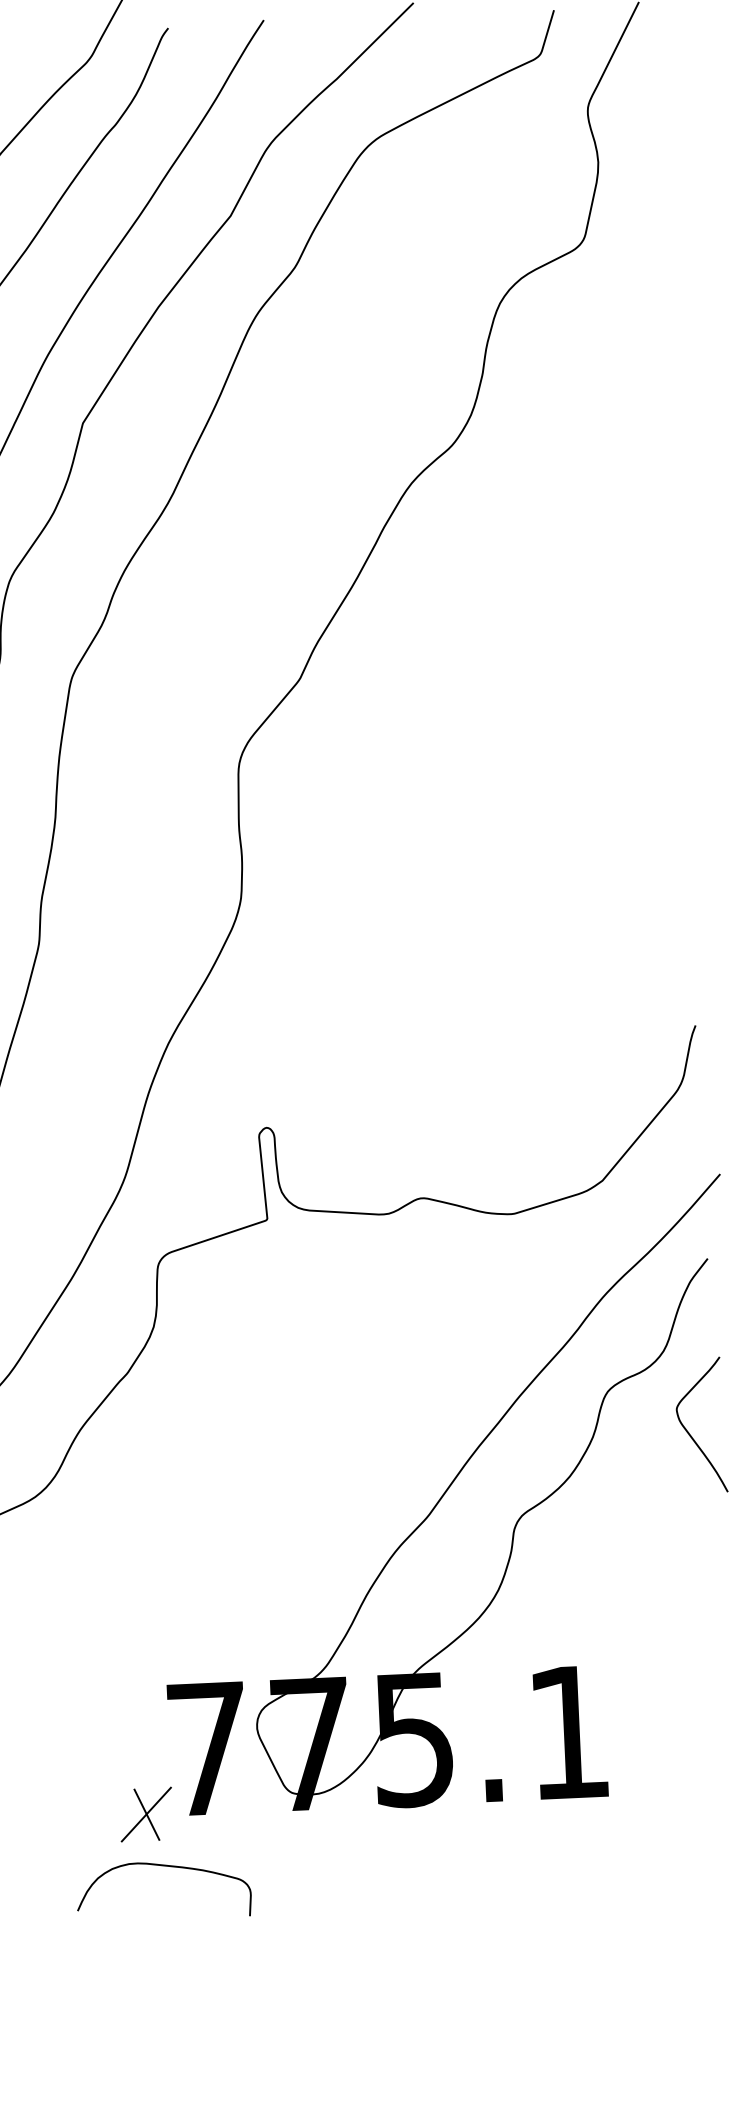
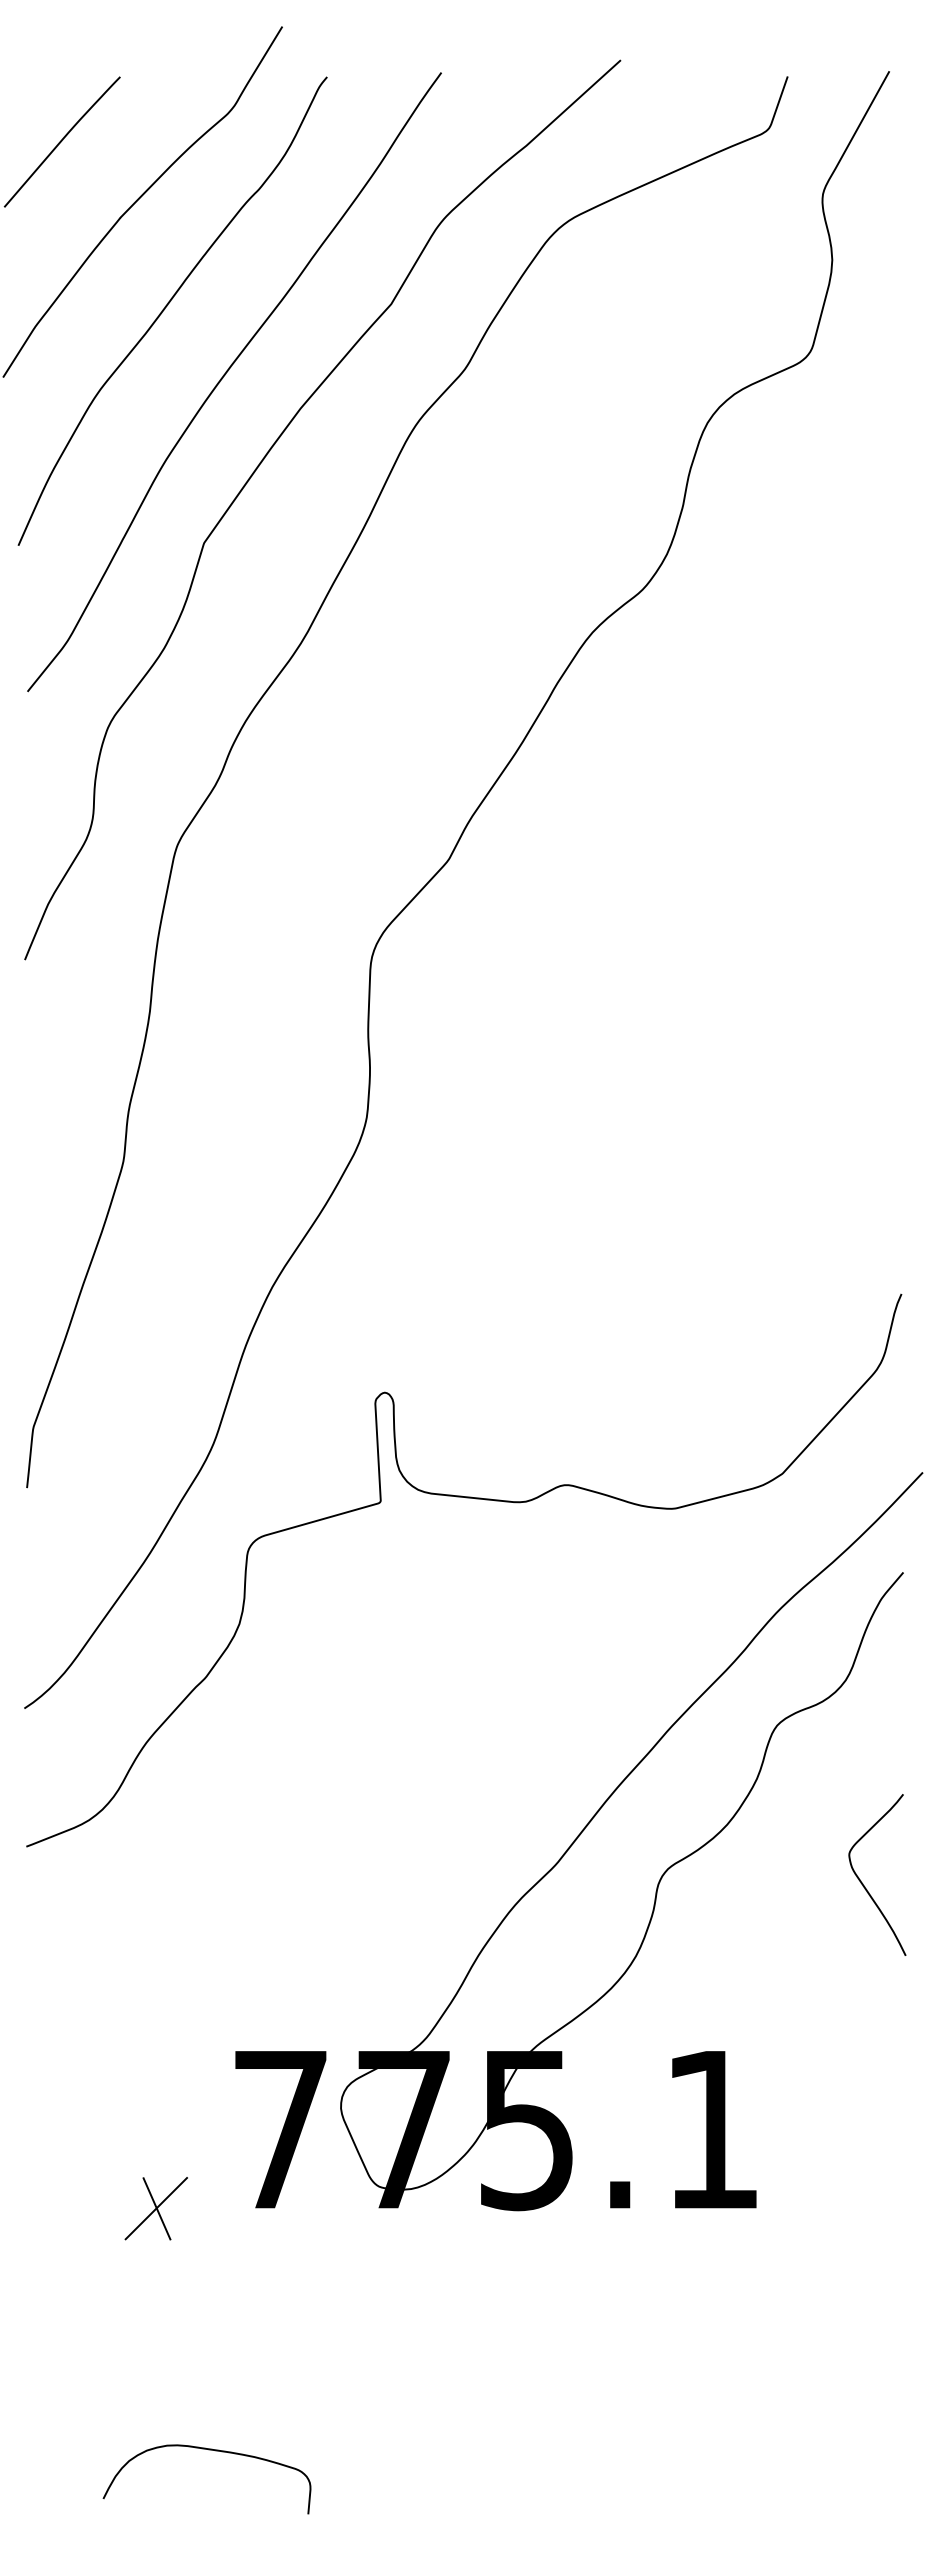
curve: (689, 1433) -> (863, 1883), moved
part: (145, 1814) -> (155, 2208), moved
curve: (163, 1866) -> (208, 2450), moved

